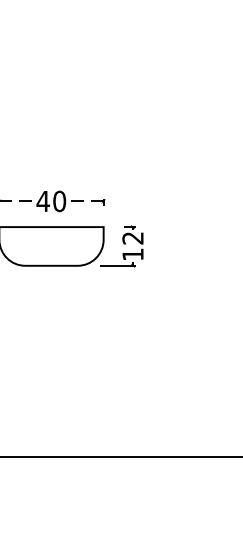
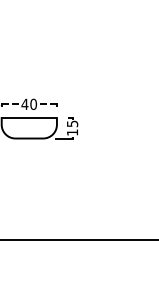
text: (132, 237) -> (72, 123), 12 -> 15

